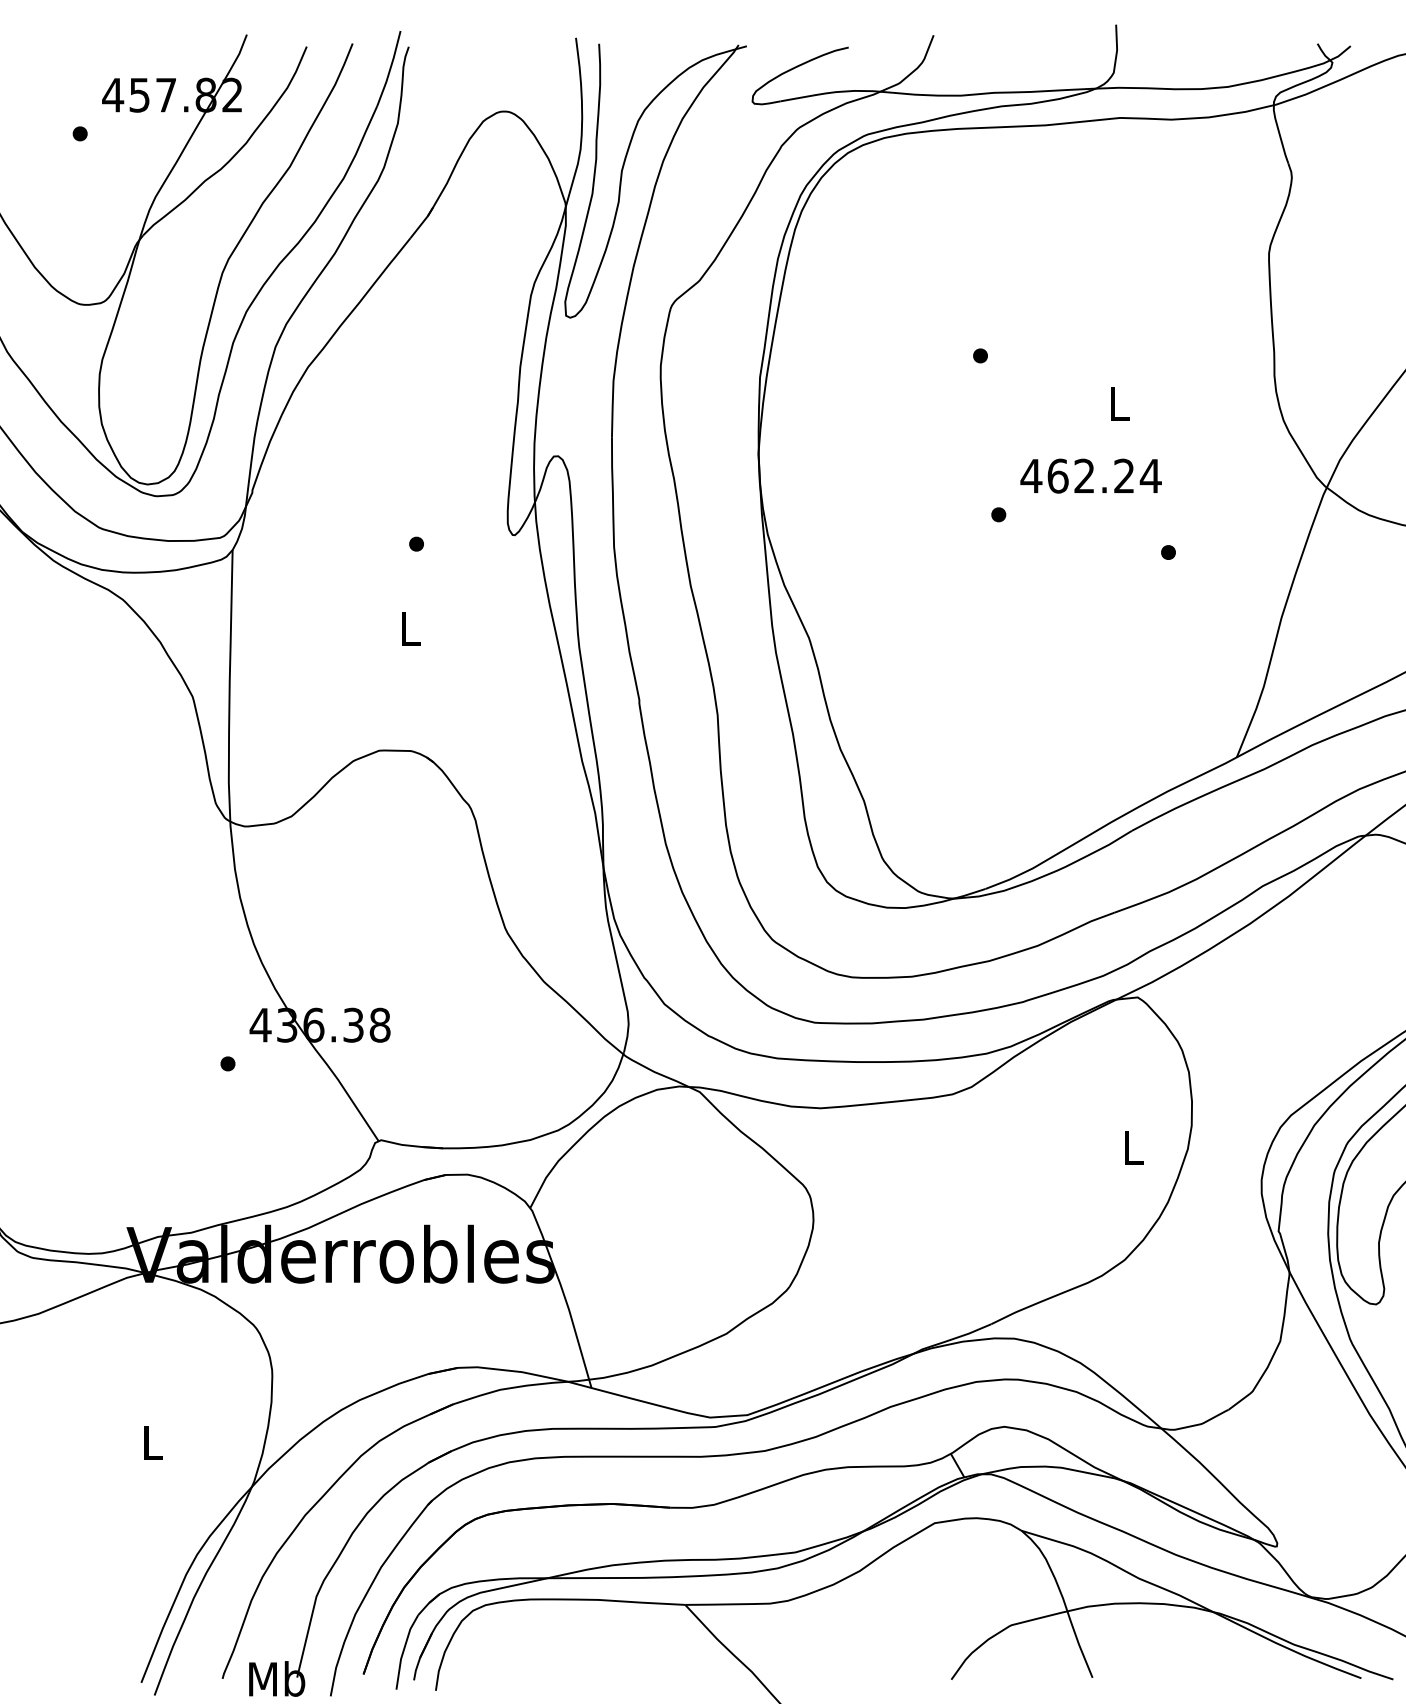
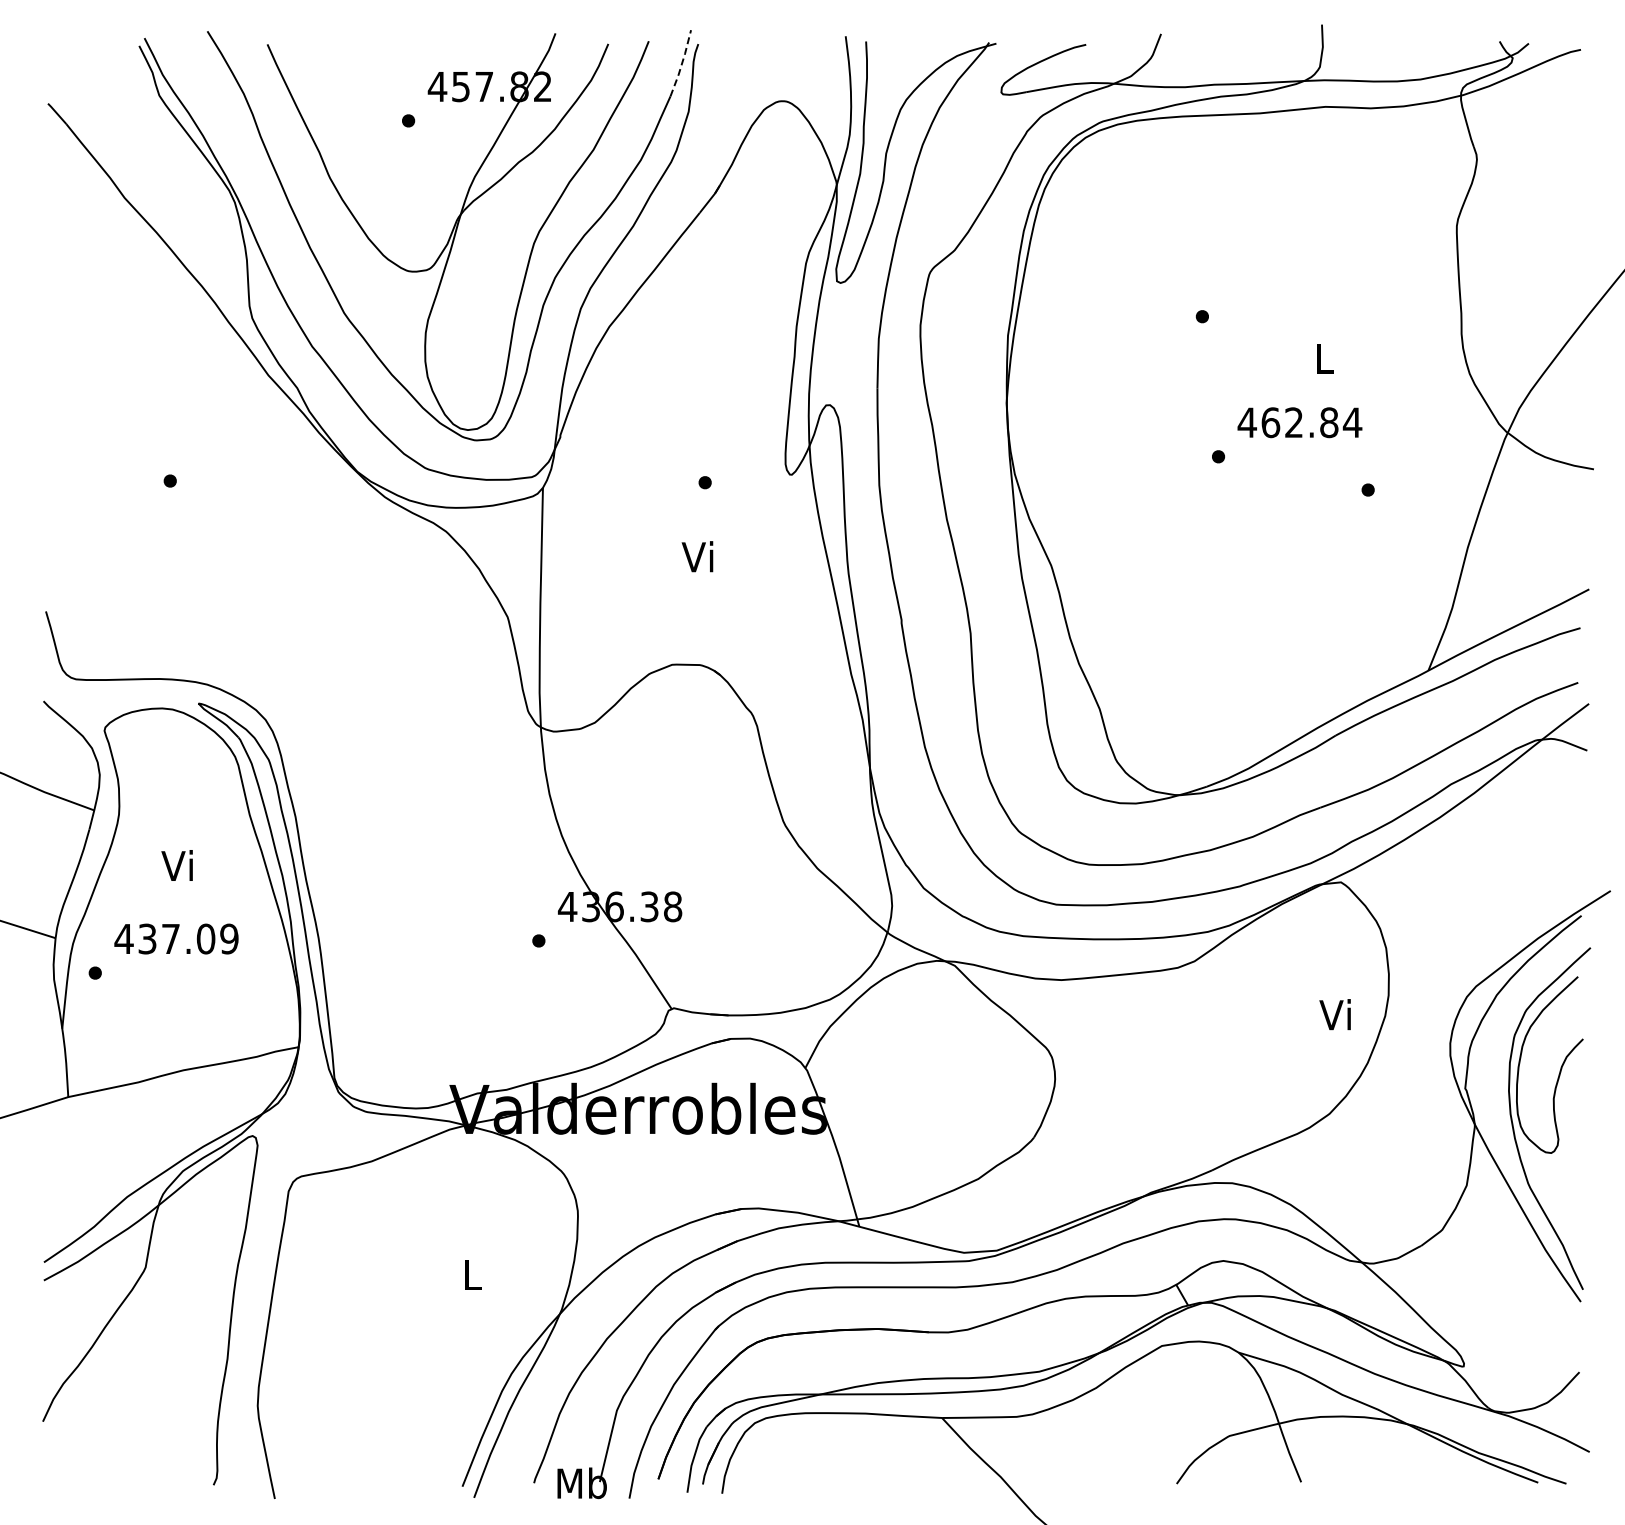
line: (390, 68) -> (682, 63), solid -> dashed
text: (1124, 475) -> (1329, 422), 462.24 -> 462.84
text: (407, 627) -> (697, 556), L -> Vi
text: (1130, 1147) -> (1334, 1014), L -> Vi

